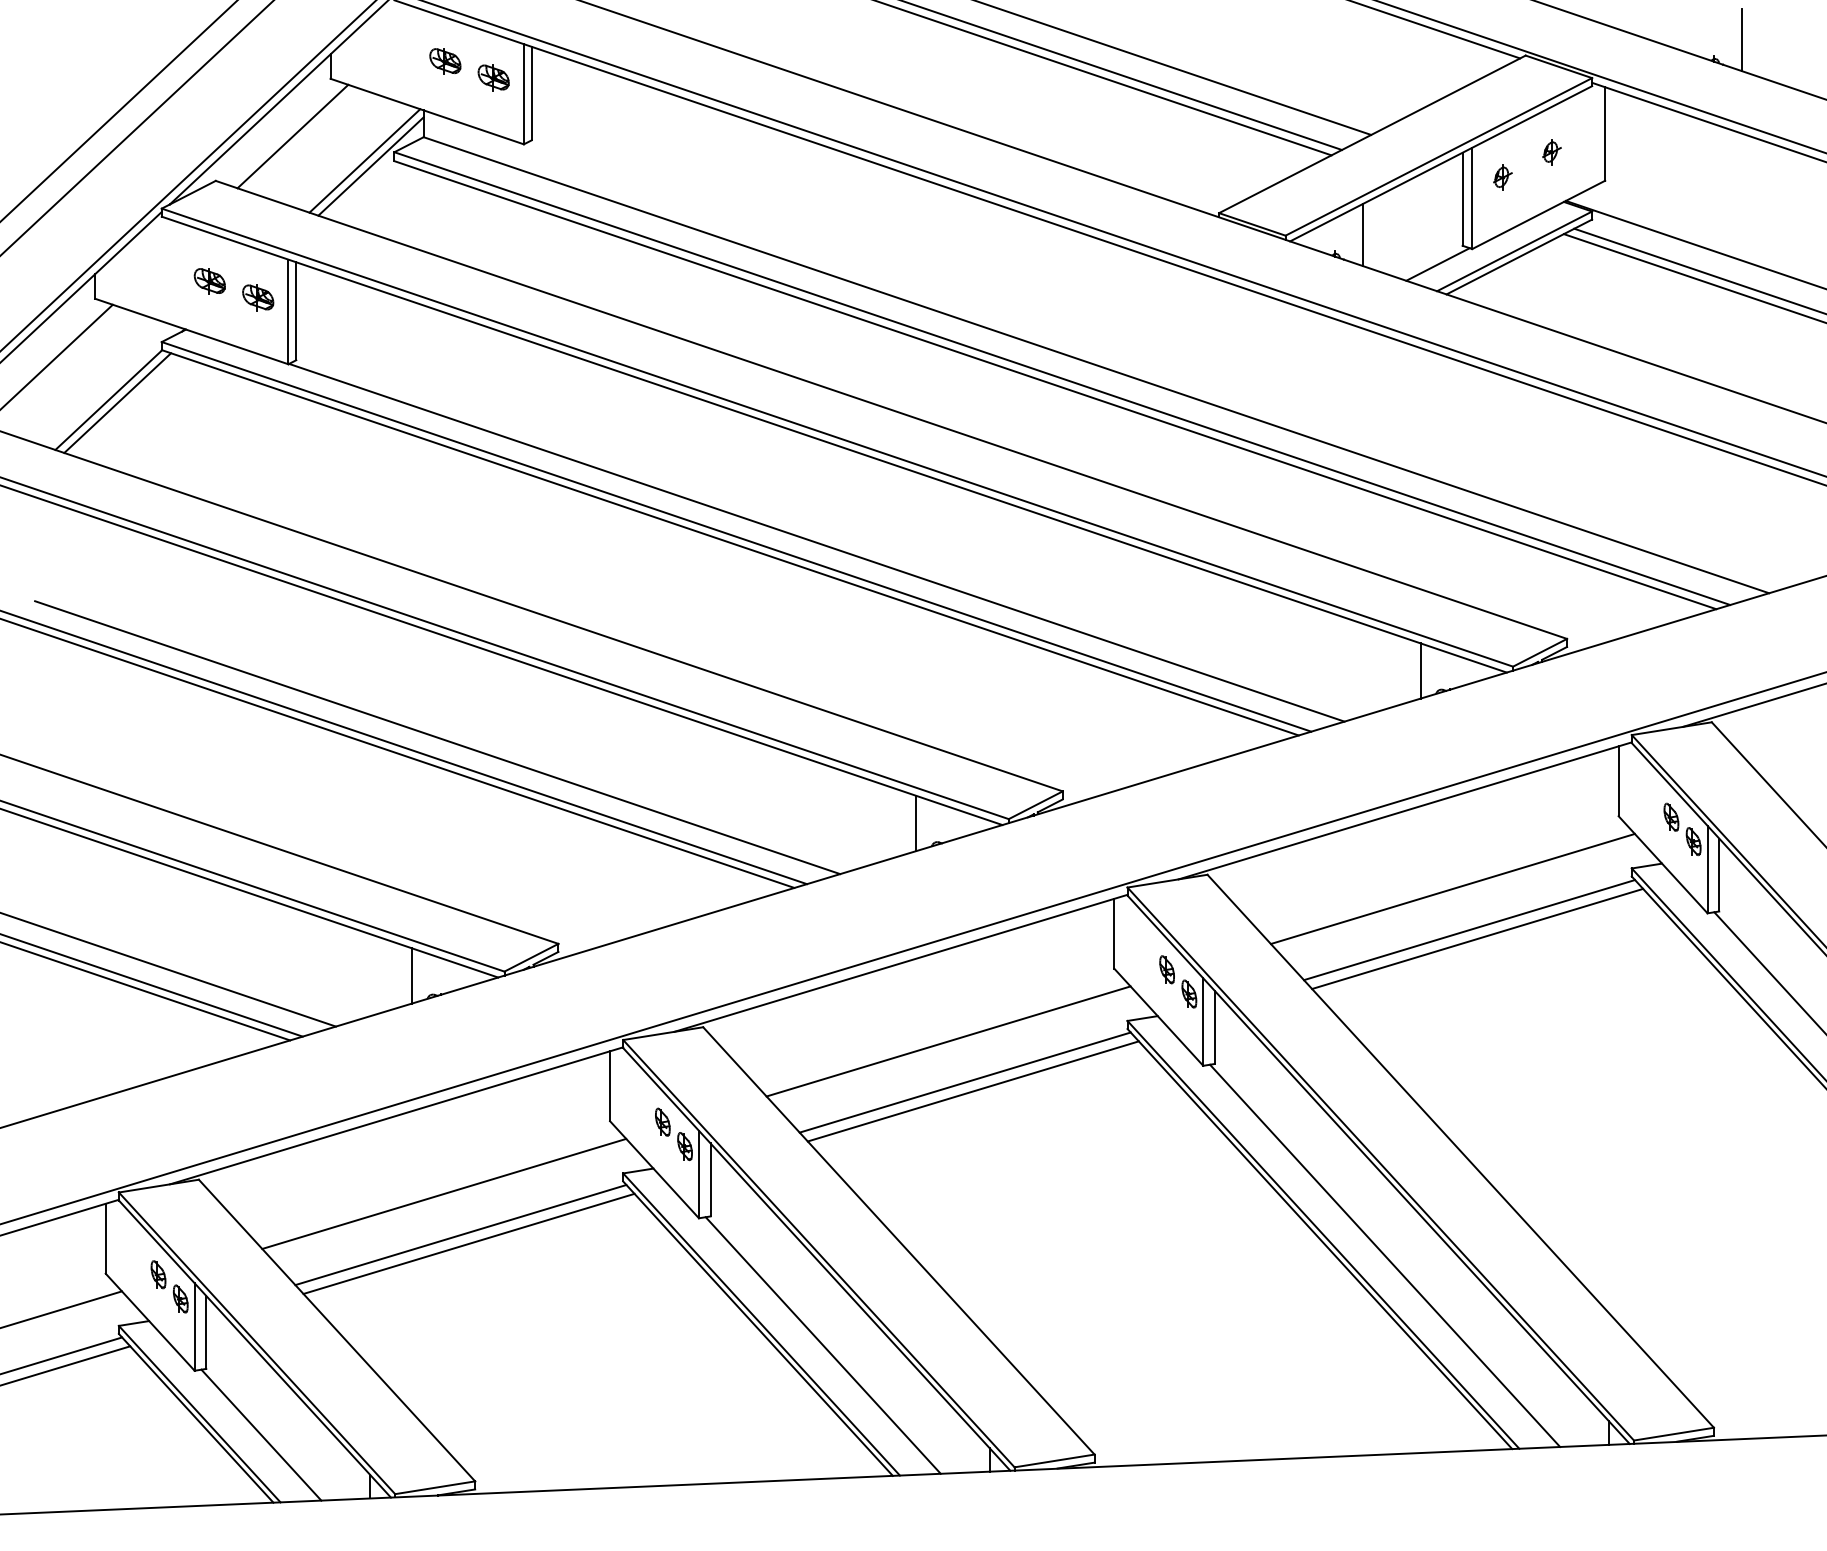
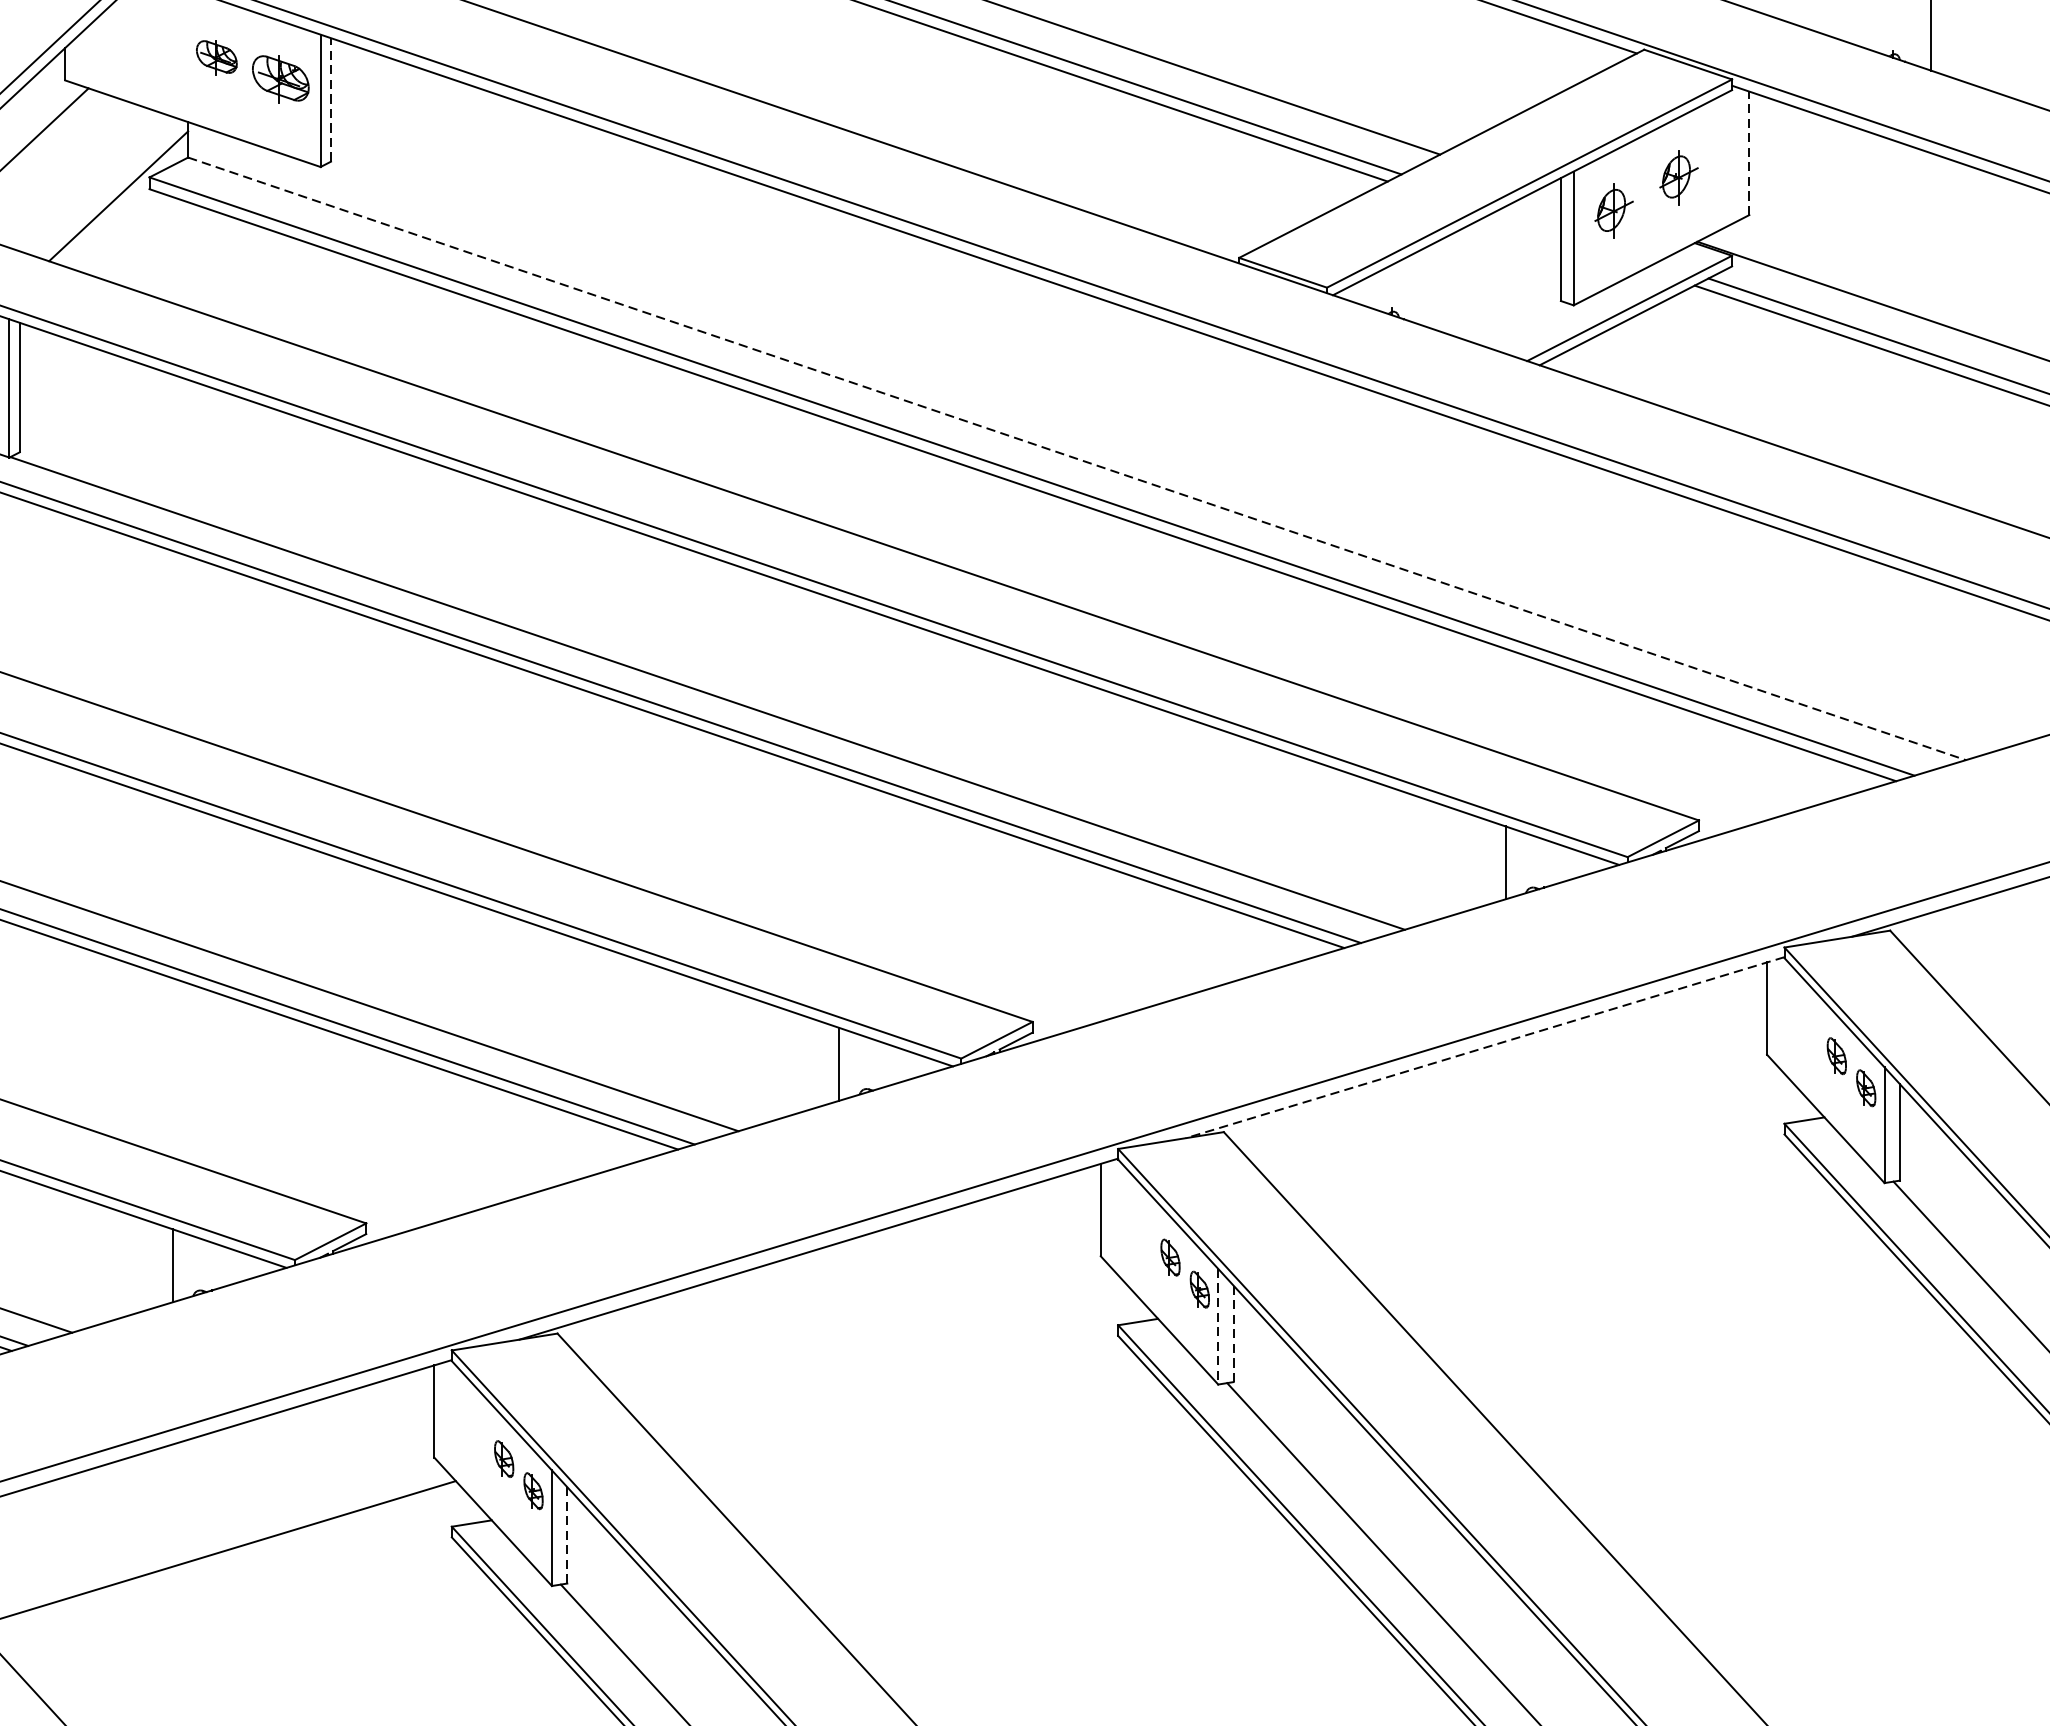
part: (493, 77) -> (280, 78), size x1.4
line: (531, 93) -> (330, 99), solid -> dashed
line: (1605, 134) -> (1749, 153), solid -> dashed
part: (1551, 152) -> (1678, 177), size x1.6
line: (364, 160) -> (109, 188), removed
part: (1502, 177) -> (1613, 210), size x1.6
line: (1363, 234) -> (1429, 286), removed
line: (1437, 264) -> (1527, 325), removed
line: (1096, 365) -> (1077, 459), solid -> dashed
line: (1405, 810) -> (1485, 1047), solid -> dashed
line: (1452, 888) -> (1547, 1150), removed
line: (1469, 930) -> (1570, 1205), removed
line: (1477, 938) -> (1580, 1216), removed
line: (1203, 1022) -> (1218, 1327), solid -> dashed
line: (1214, 1026) -> (1233, 1332), solid -> dashed
line: (948, 1041) -> (881, 1352), removed
line: (964, 1082) -> (902, 1406), removed
line: (972, 1091) -> (913, 1418), removed
line: (710, 1179) -> (567, 1534), solid -> dashed
line: (460, 1235) -> (236, 1608), removed
line: (468, 1243) -> (247, 1619), removed

